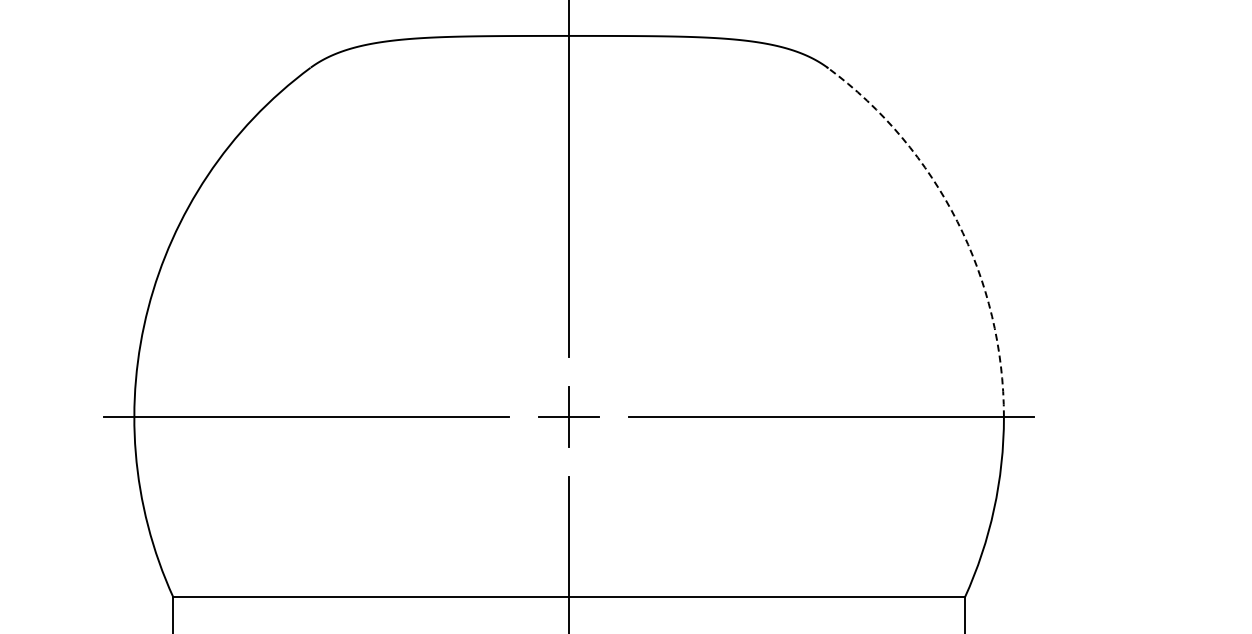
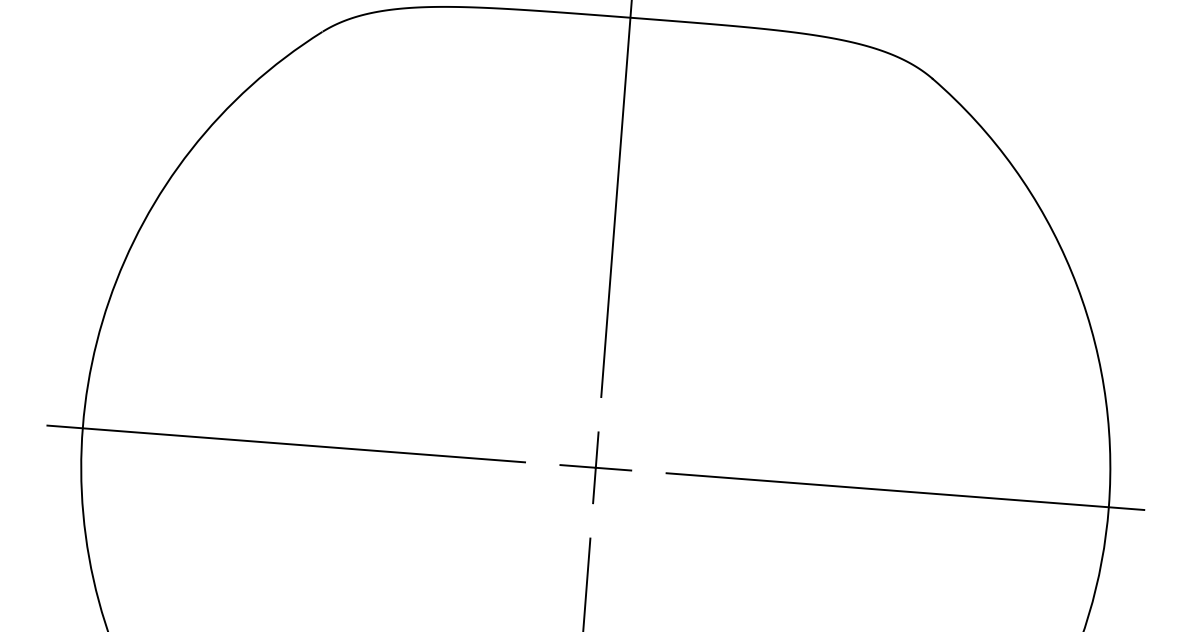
arc: (957, 221) -> (1071, 271), dashed -> solid

